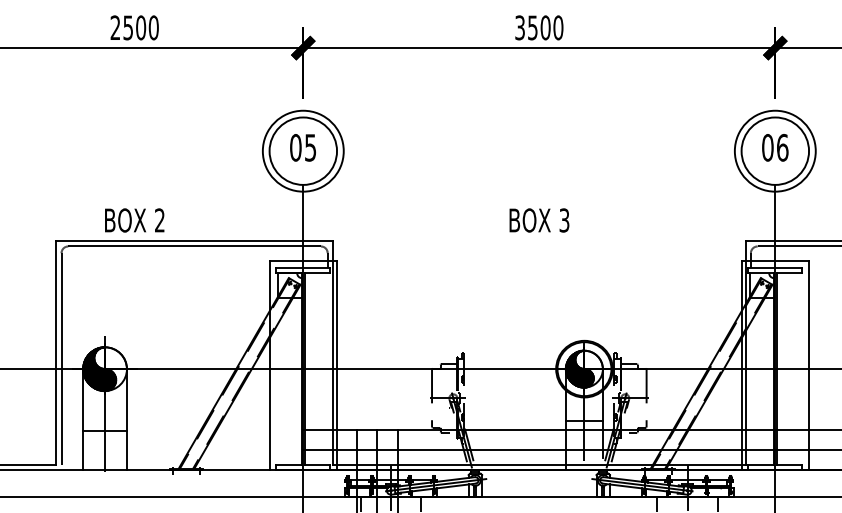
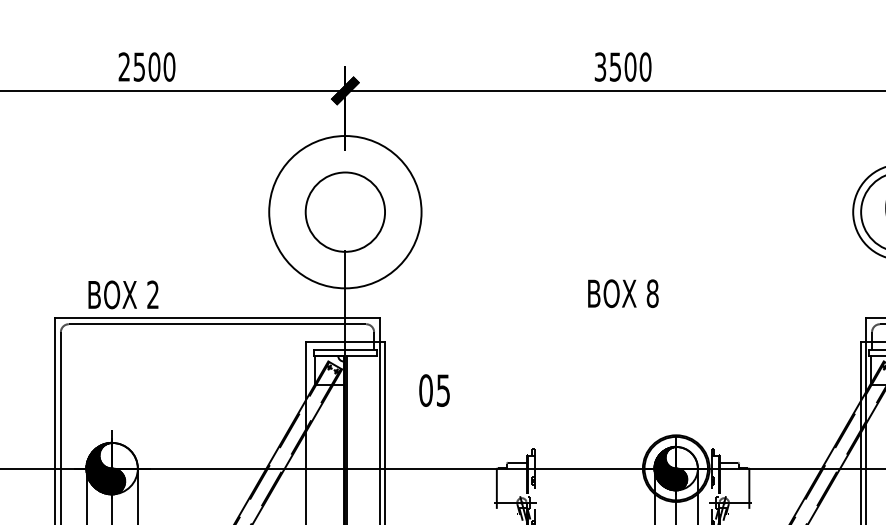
text: (302, 147) -> (433, 390), moved
circle: (302, 150) -> (344, 211), size x1.6
text: (134, 220) -> (123, 294), moved
text: (564, 220) -> (652, 293), 3 -> 8

